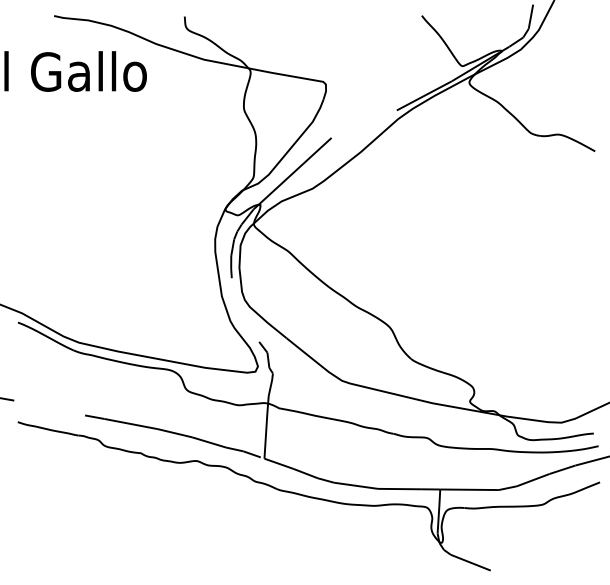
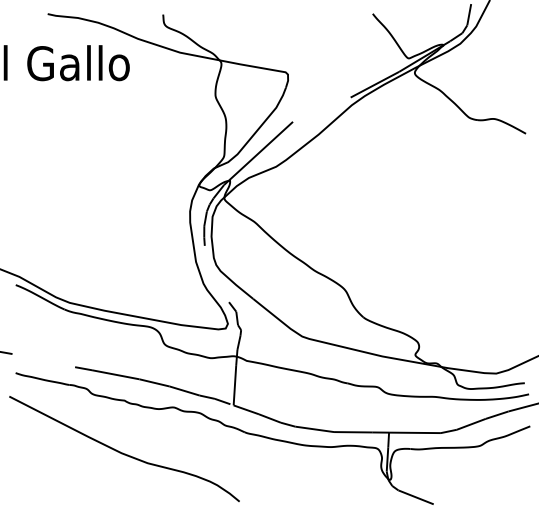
curve: (138, 511) -> (122, 452), added

